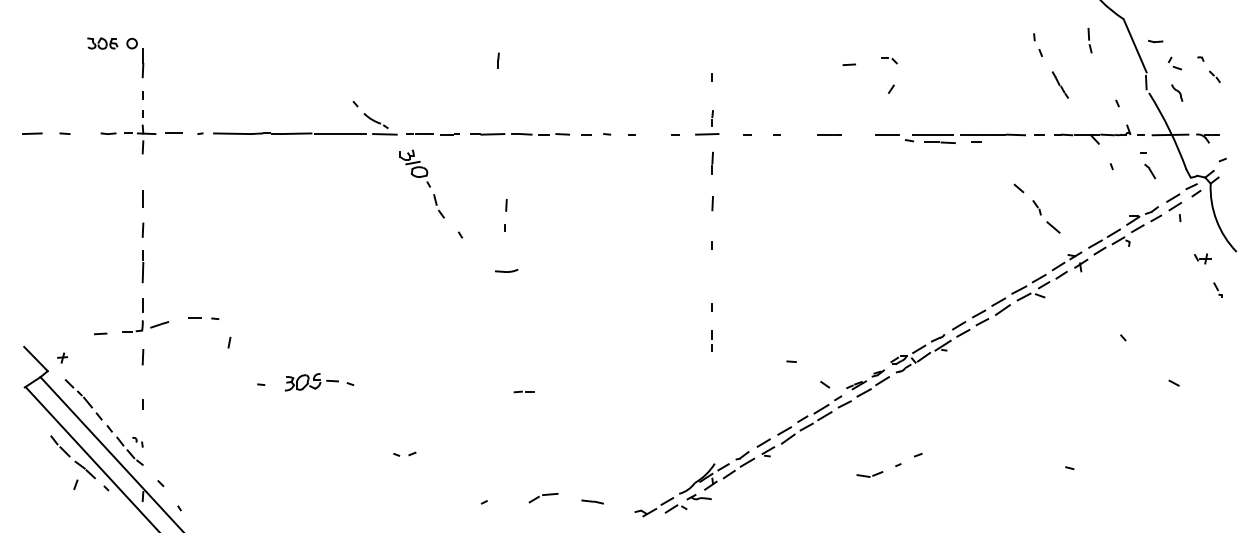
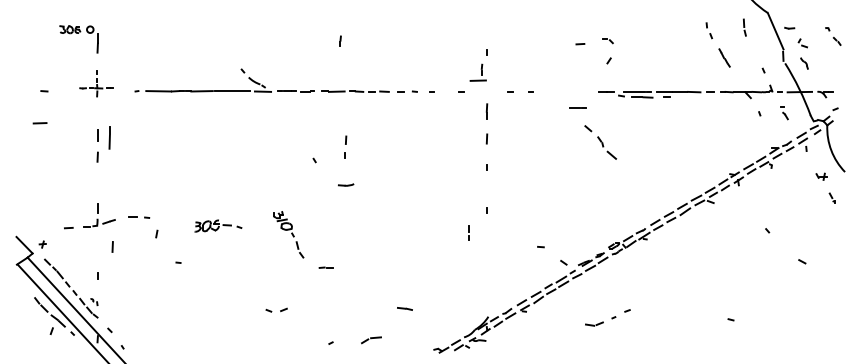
part: (1209, 69) -> (833, 36), moved
part: (141, 122) -> (96, 83), size x0.6
part: (706, 122) -> (477, 72), moved
line: (31, 134) -> (39, 123), moved
line: (829, 134) -> (577, 107), moved
part: (1148, 166) -> (784, 113), size x0.7
part: (422, 183) -> (288, 234), moved
part: (1036, 208) -> (600, 142), moved
line: (142, 265) -> (109, 137), moved
line: (711, 340) -> (468, 232), moved
line: (142, 356) -> (112, 246), moved
part: (319, 381) -> (218, 225), moved
line: (523, 391) -> (325, 267), moved
part: (404, 454) -> (276, 310), size x1.4
line: (591, 501) -> (404, 308), moved

